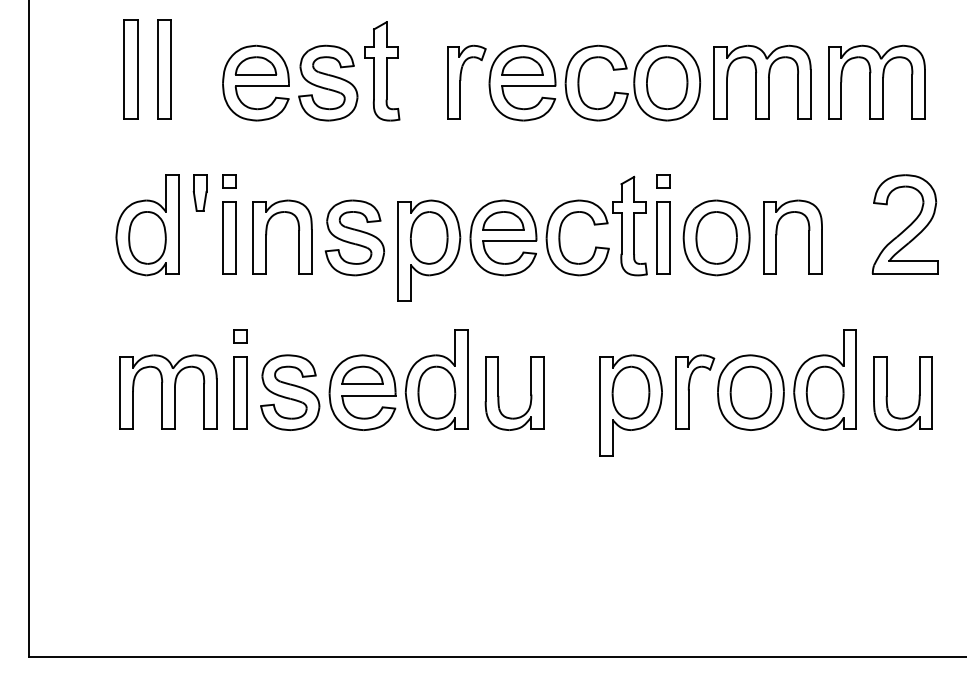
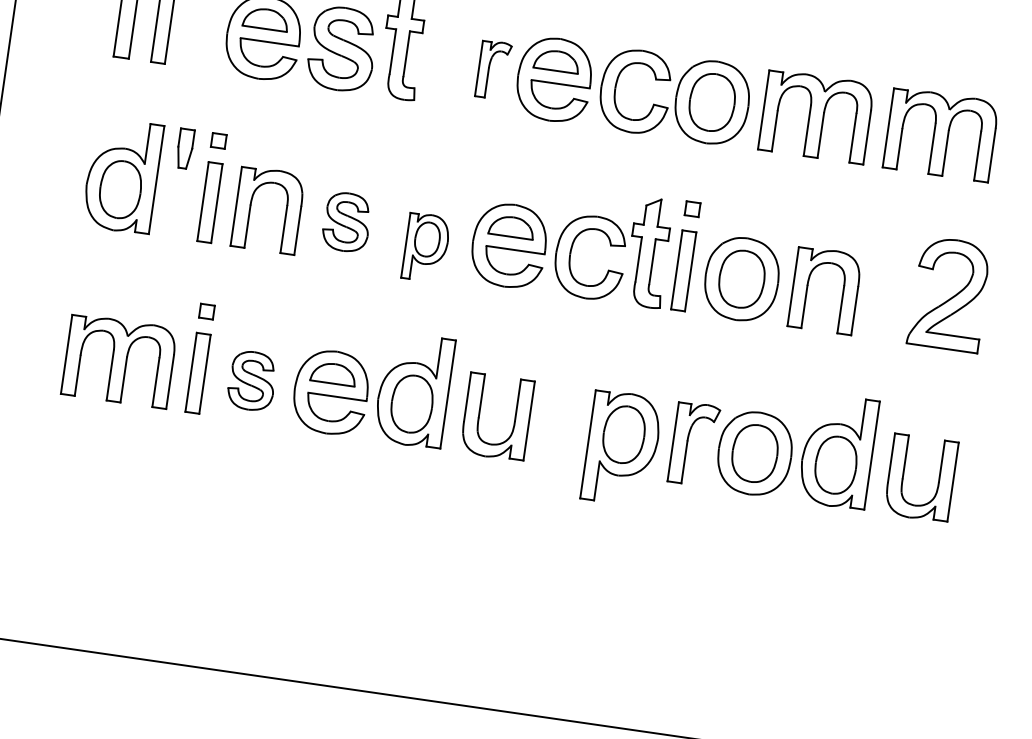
part: (466, 81) -> (493, 69), size x0.7
part: (354, 237) -> (346, 221), size x0.7
part: (429, 250) -> (426, 247), size x0.6
part: (290, 392) -> (252, 380), size x0.7

